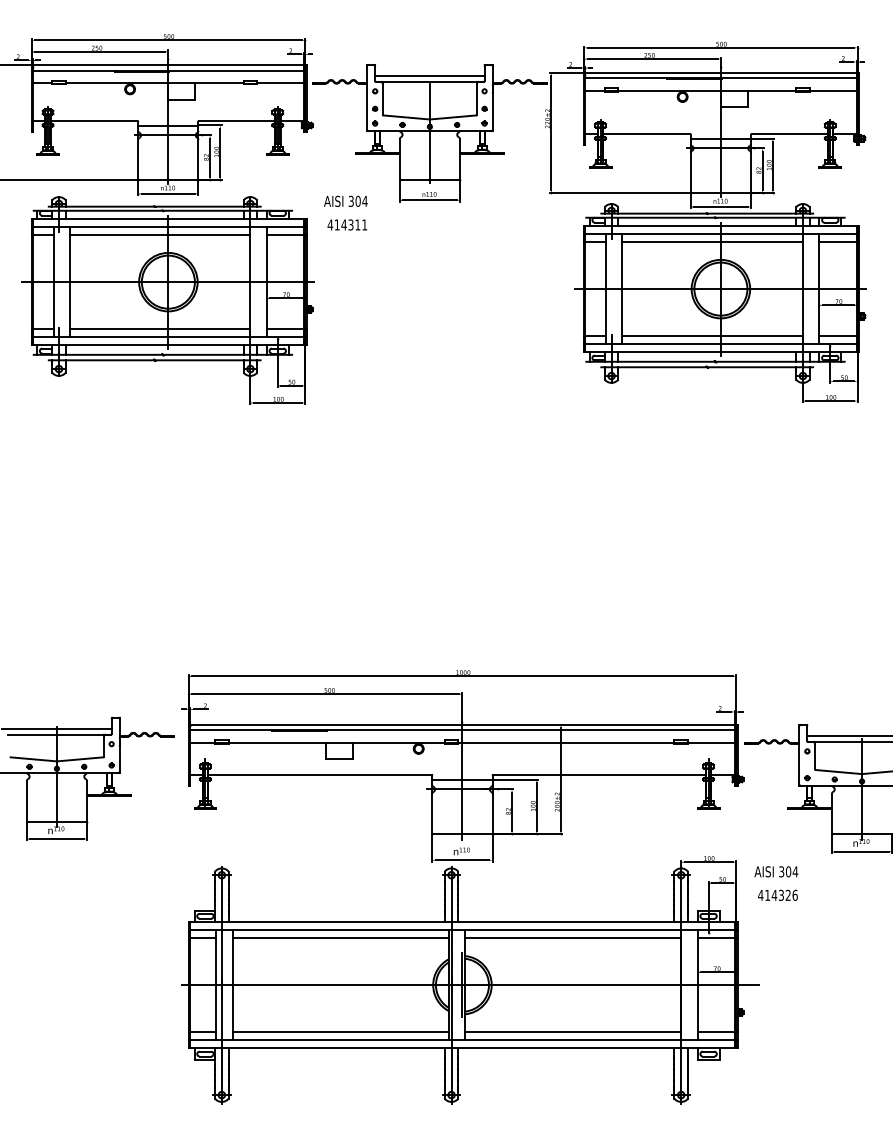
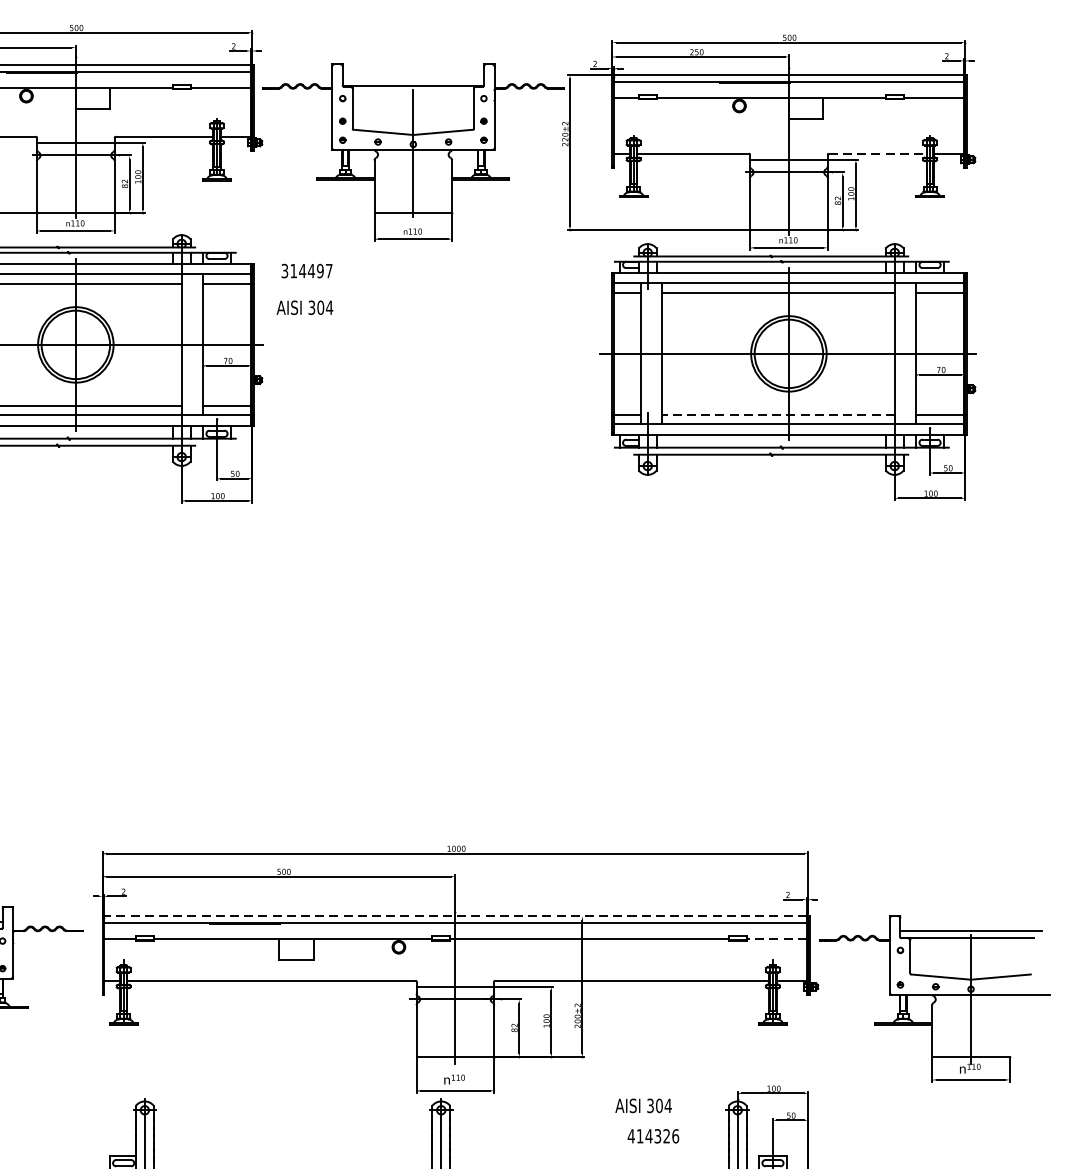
line: (429, 76) -> (412, 79), removed
line: (789, 133) -> (877, 153), solid -> dashed
text: (345, 200) -> (304, 306), moved
text: (347, 224) -> (307, 270), 414311 -> 314497
line: (712, 336) -> (778, 415), solid -> dashed
line: (461, 724) -> (454, 915), solid -> dashed
line: (710, 742) -> (775, 938), solid -> dashed
text: (776, 871) -> (643, 1105), moved
text: (777, 894) -> (652, 1135), moved

